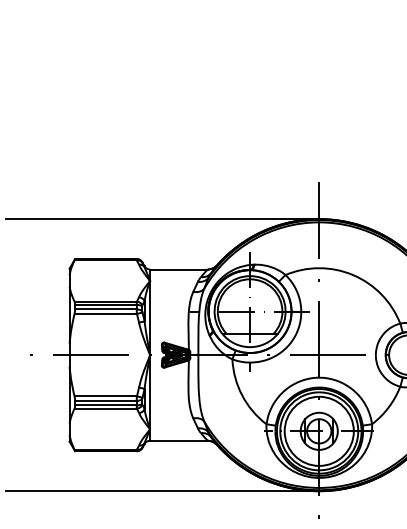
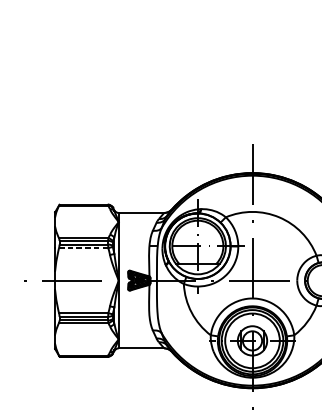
line: (162, 219) -> (128, 173), removed
line: (106, 314) -> (84, 248), solid -> dashed
line: (162, 491) -> (128, 388), removed

